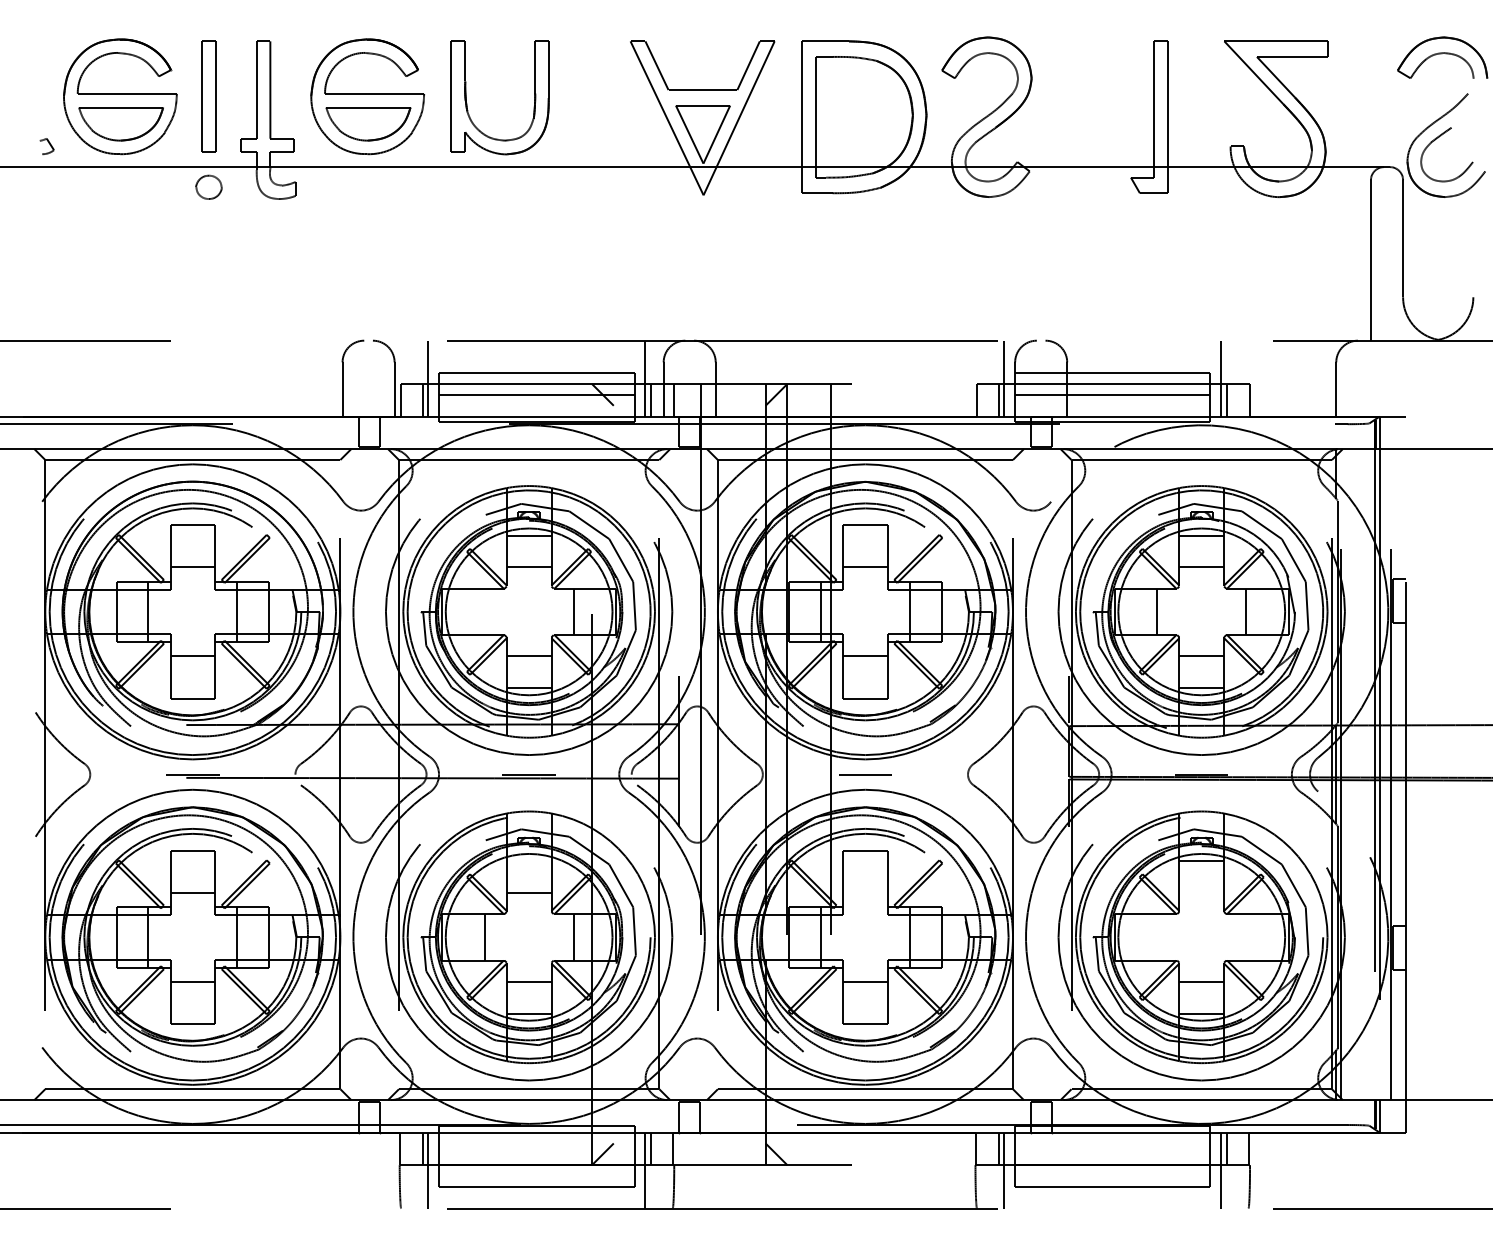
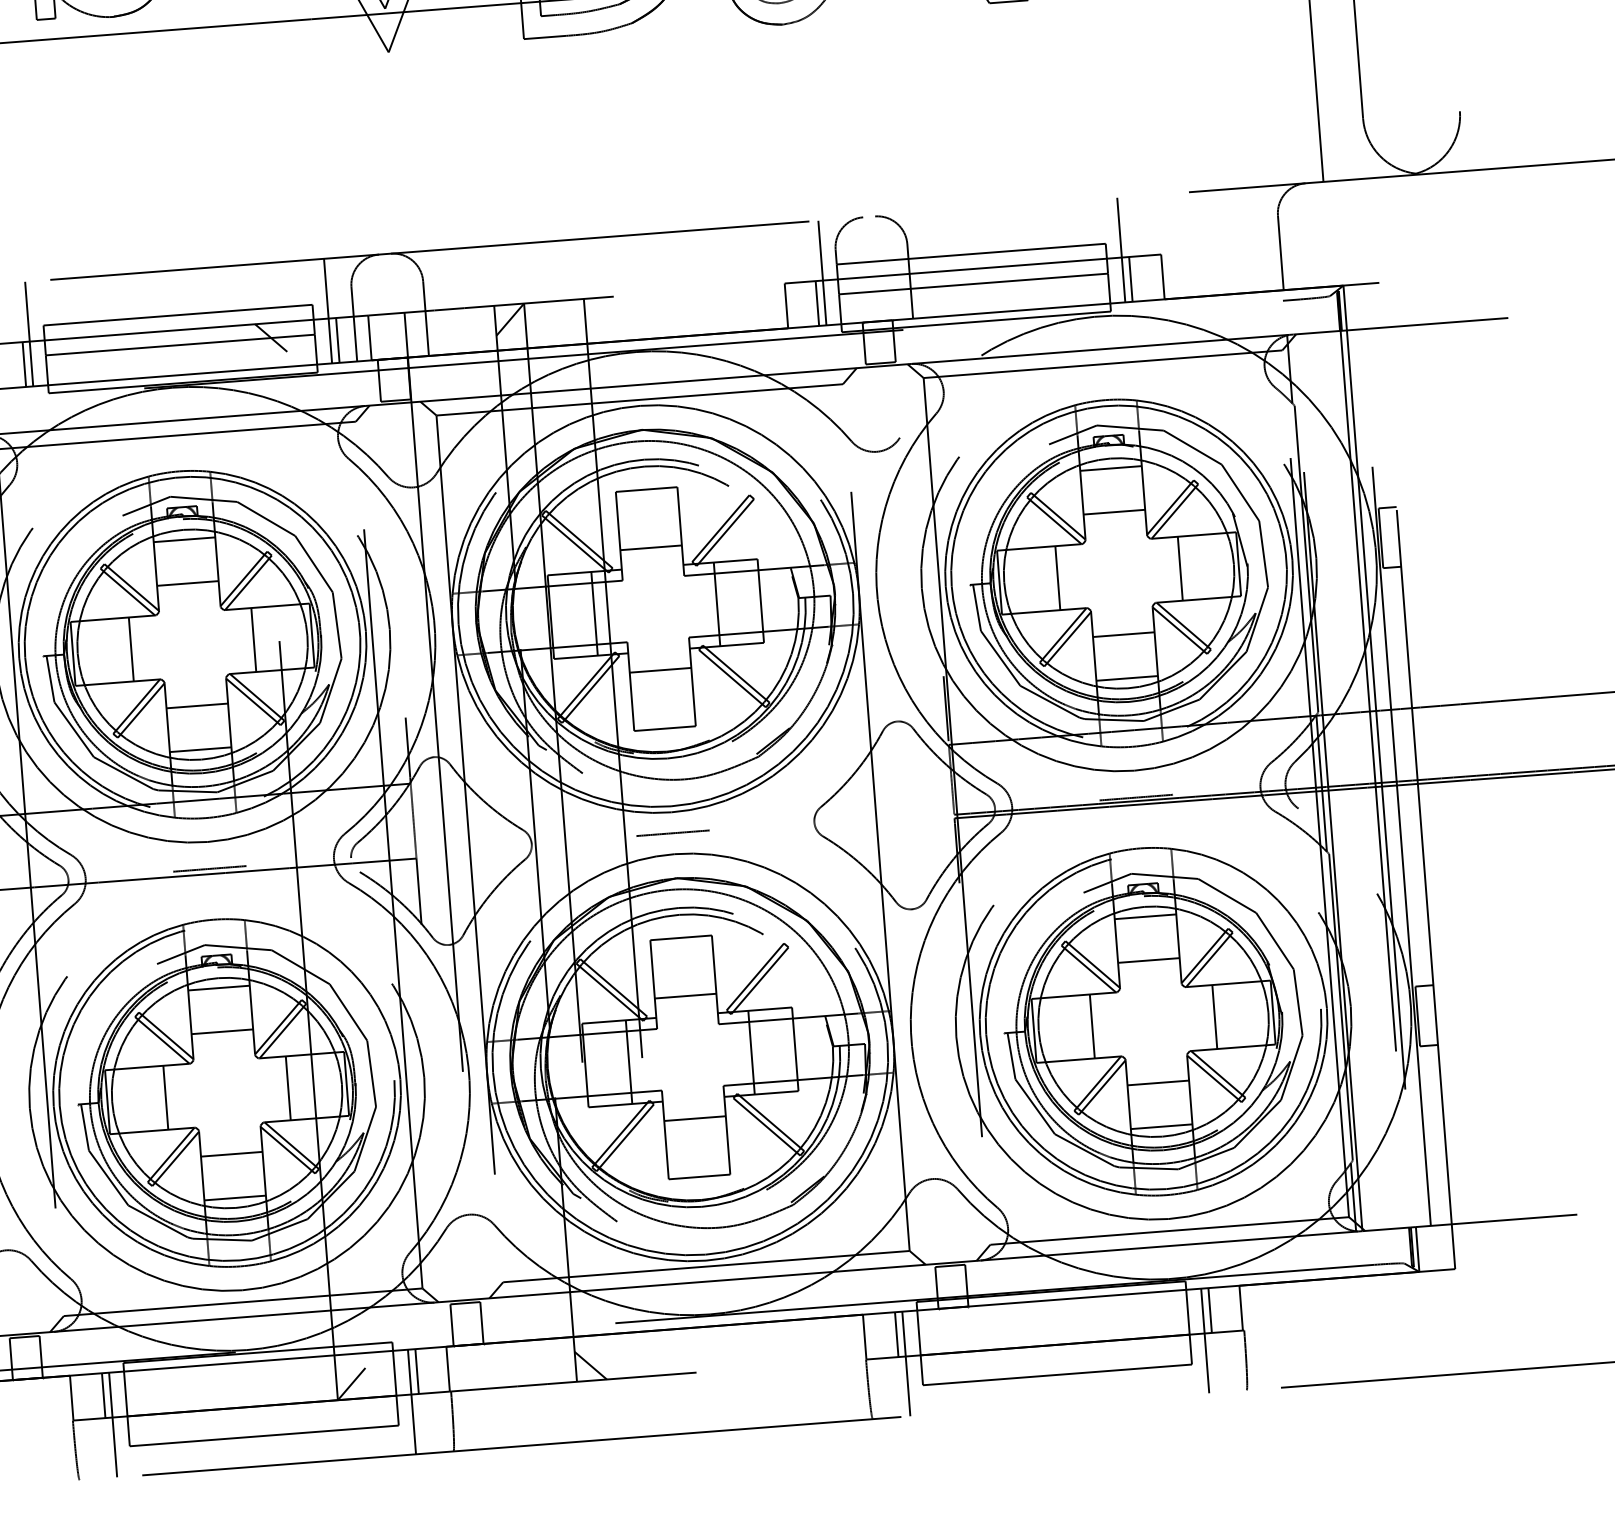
line: (484, 611) -> (131, 648), added
line: (528, 861) -> (218, 988), added
line: (865, 892) -> (685, 995), added
line: (1201, 892) -> (1148, 960), added
line: (1157, 937) -> (1092, 1026), added
line: (1246, 937) -> (1215, 1017), added

